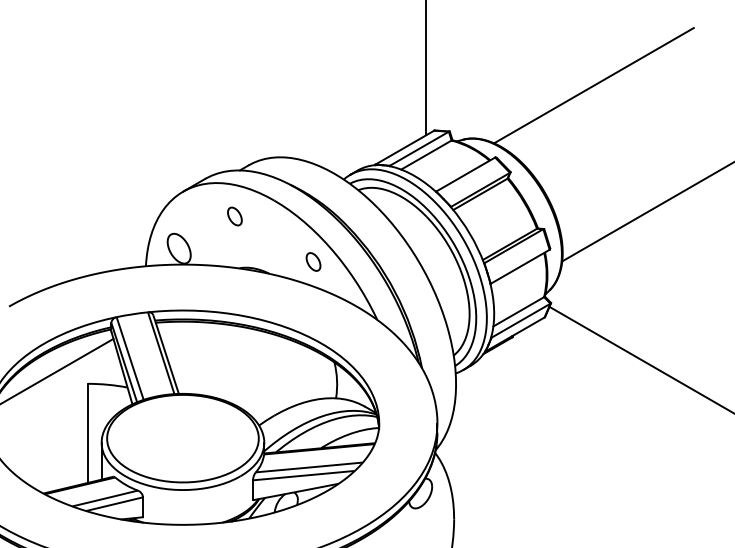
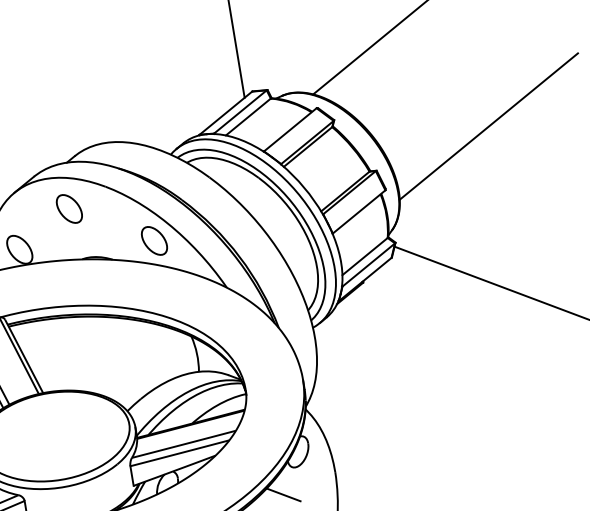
part: (234, 216) -> (69, 208), size x1.67
part: (313, 261) -> (154, 240), size x1.67
line: (399, 533) -> (283, 494), added

